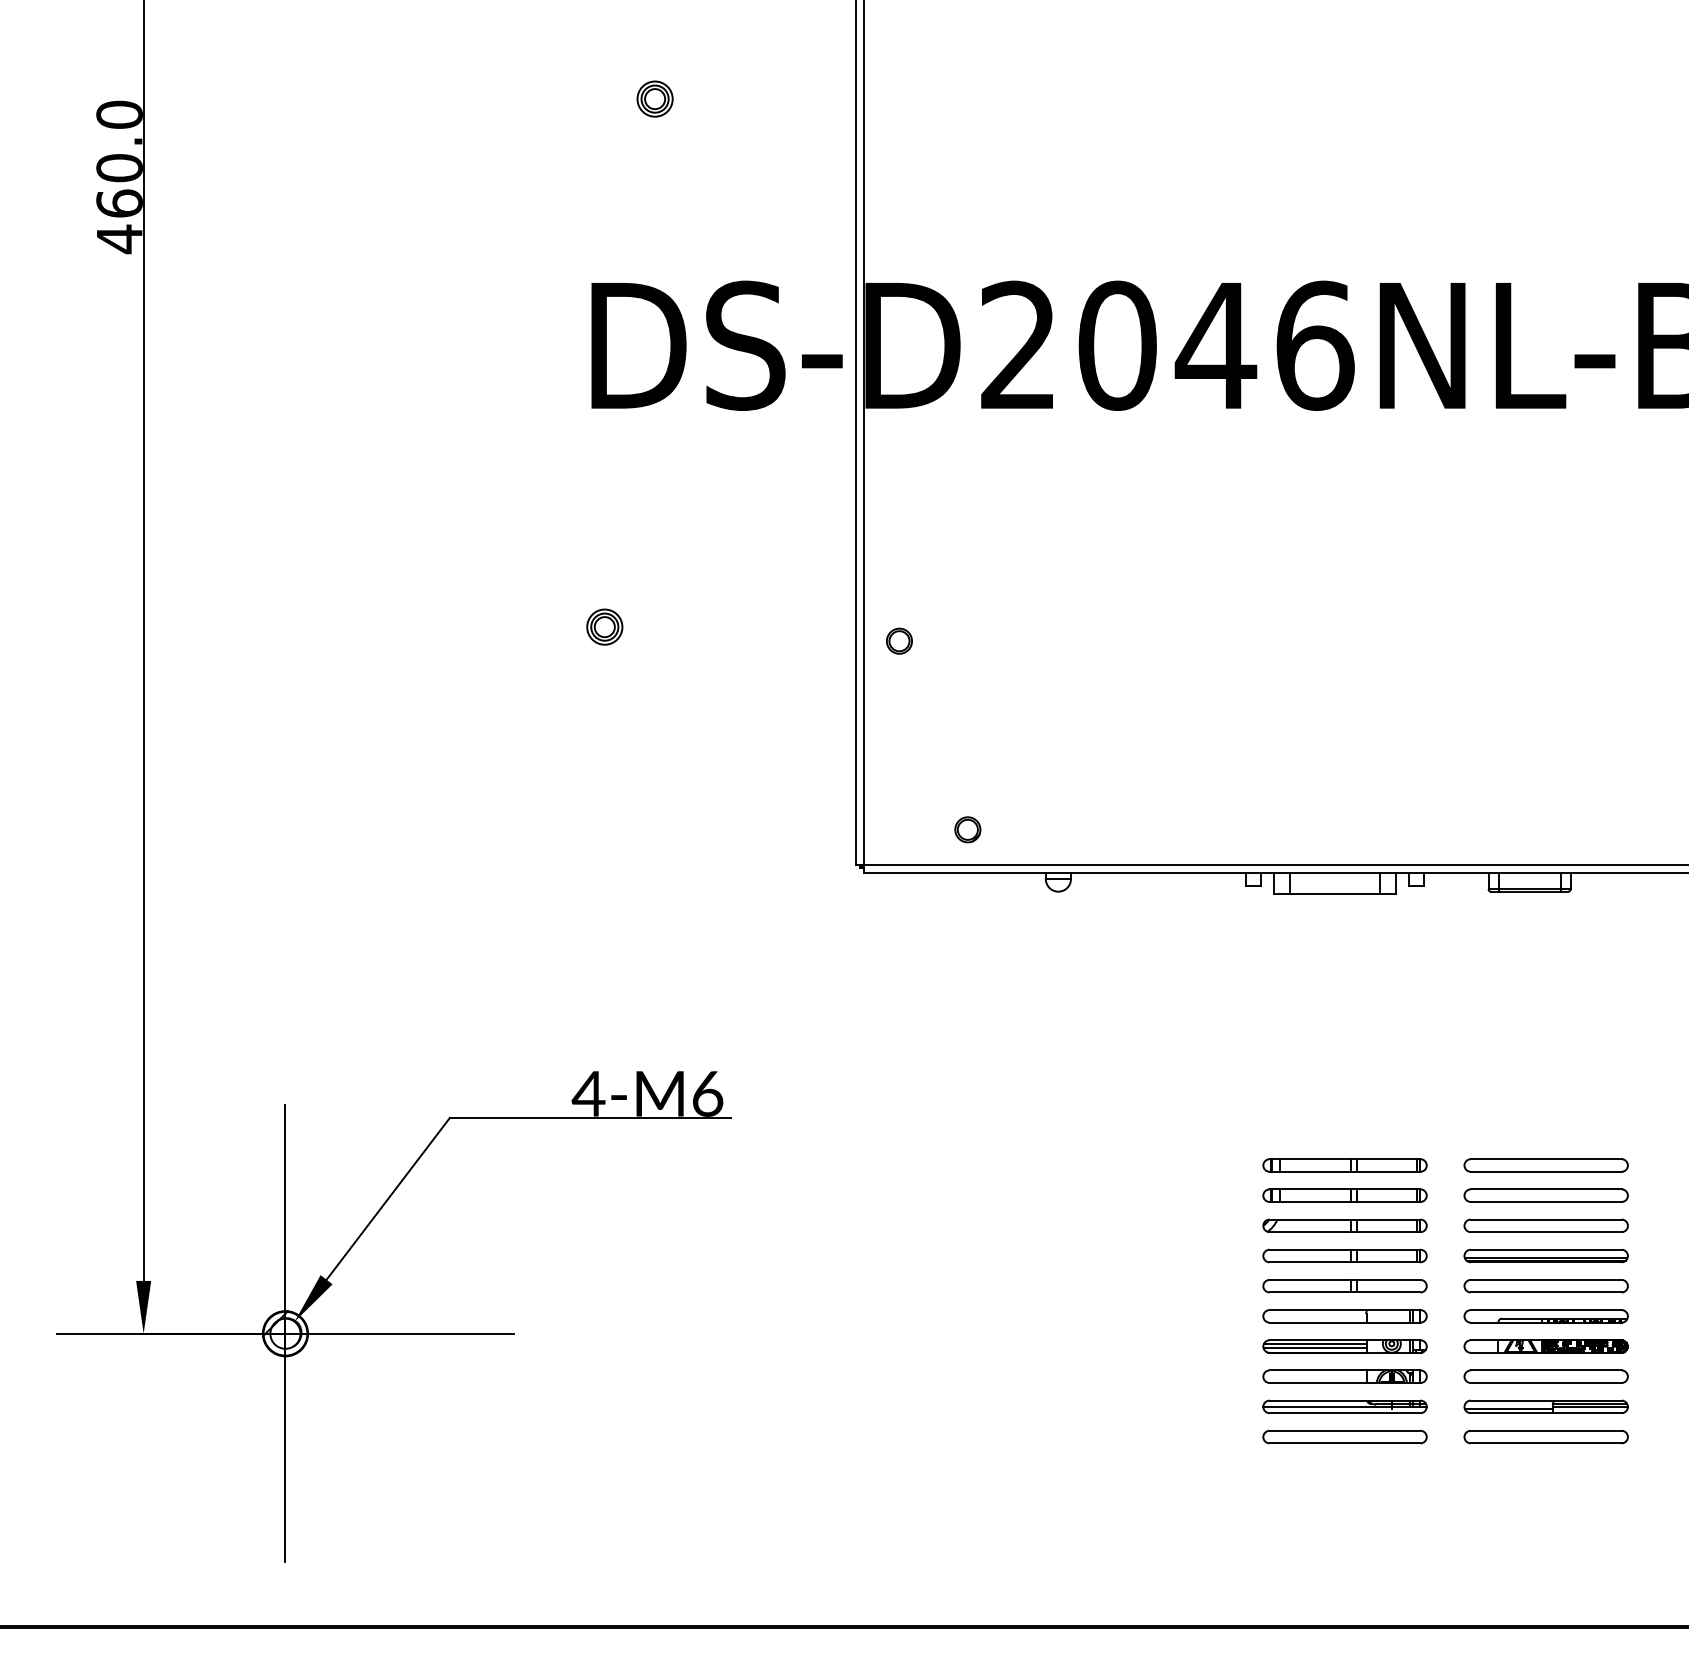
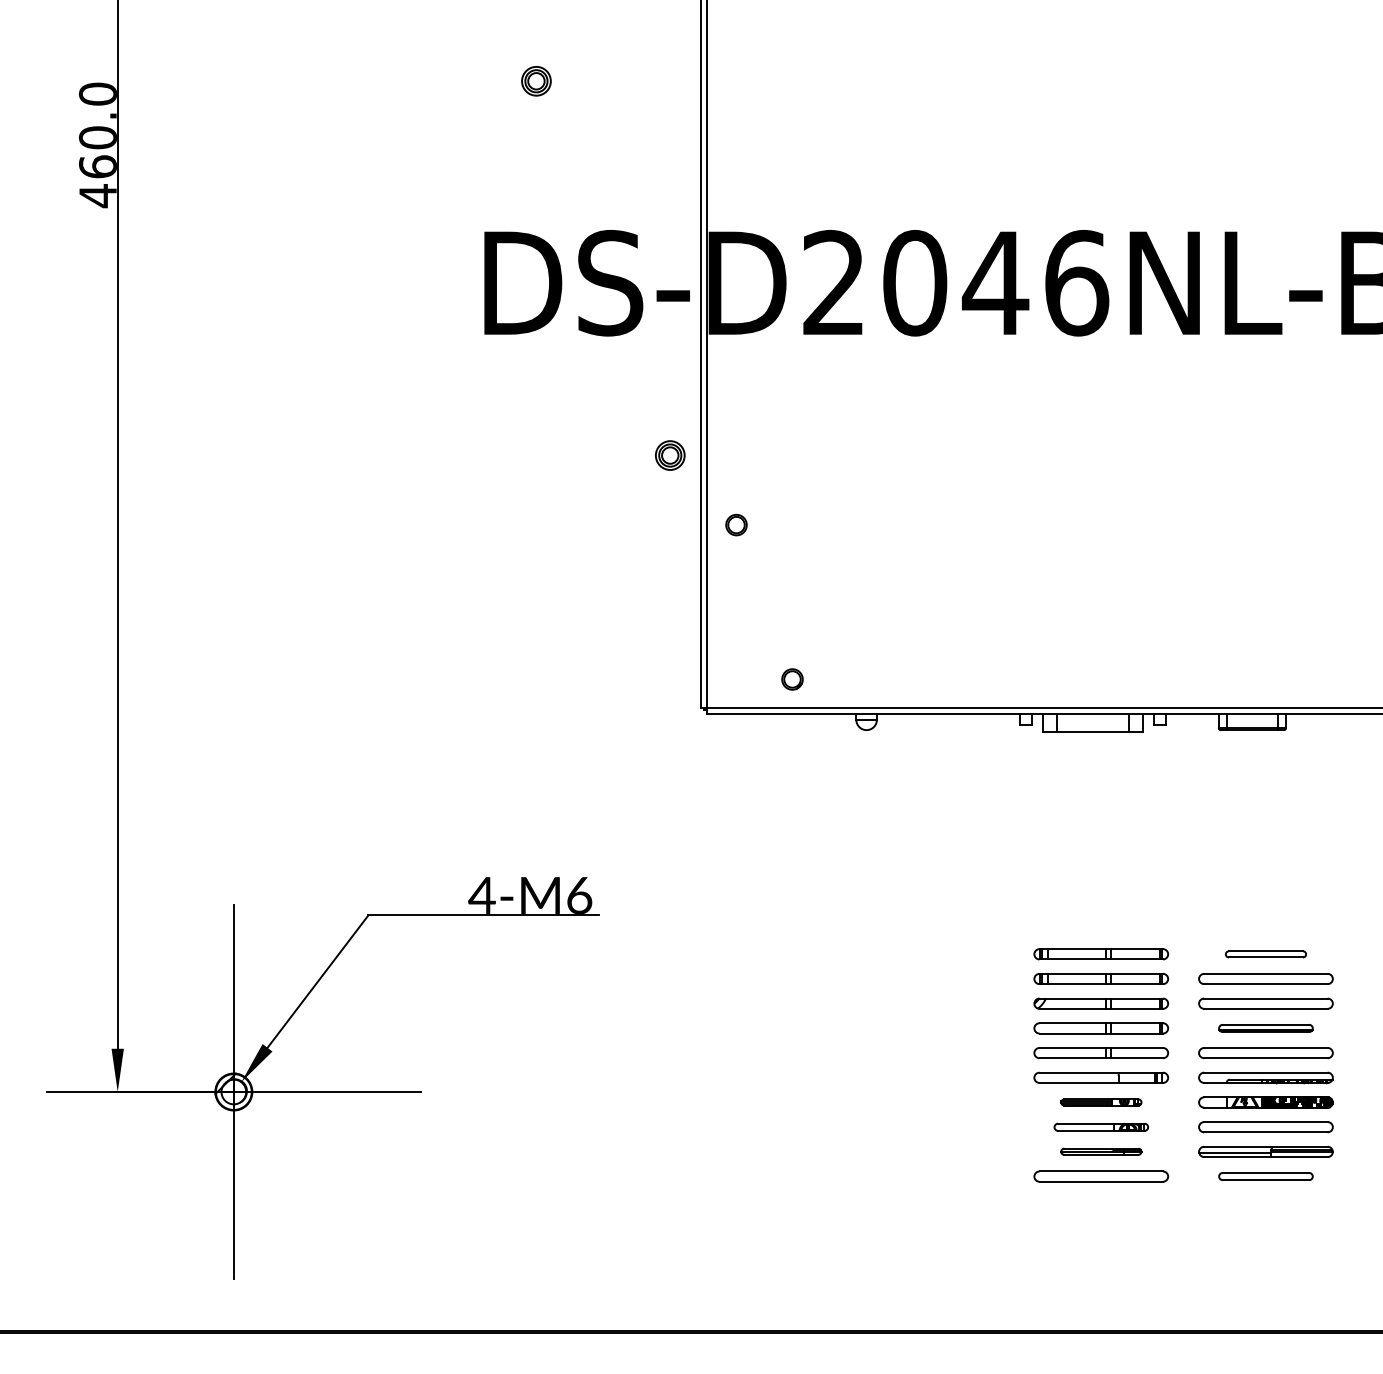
part: (605, 627) -> (670, 455), moved
part: (1545, 1165) -> (1265, 954), size x0.6
part: (1545, 1256) -> (1265, 1028), size x0.7
part: (1345, 1346) -> (1101, 1102), size x0.6
part: (1345, 1377) -> (1101, 1127), size x0.7
part: (1345, 1406) -> (1101, 1151), size x0.6
part: (1545, 1436) -> (1265, 1176), size x0.7

